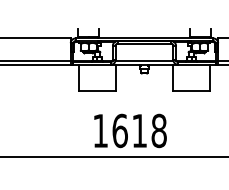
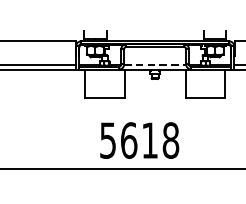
line: (144, 60) -> (155, 64), solid -> dashed
text: (100, 131) -> (107, 141), 1618 -> 5618

